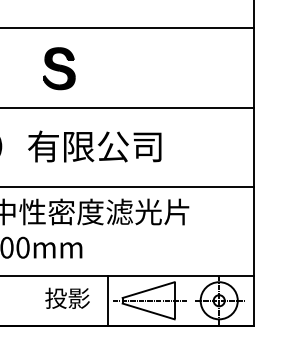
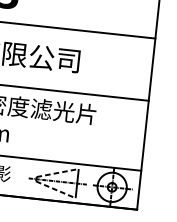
line: (149, 289) -> (58, 172), solid -> dashed
line: (107, 300) -> (24, 177), removed
line: (149, 311) -> (56, 189), solid -> dashed

